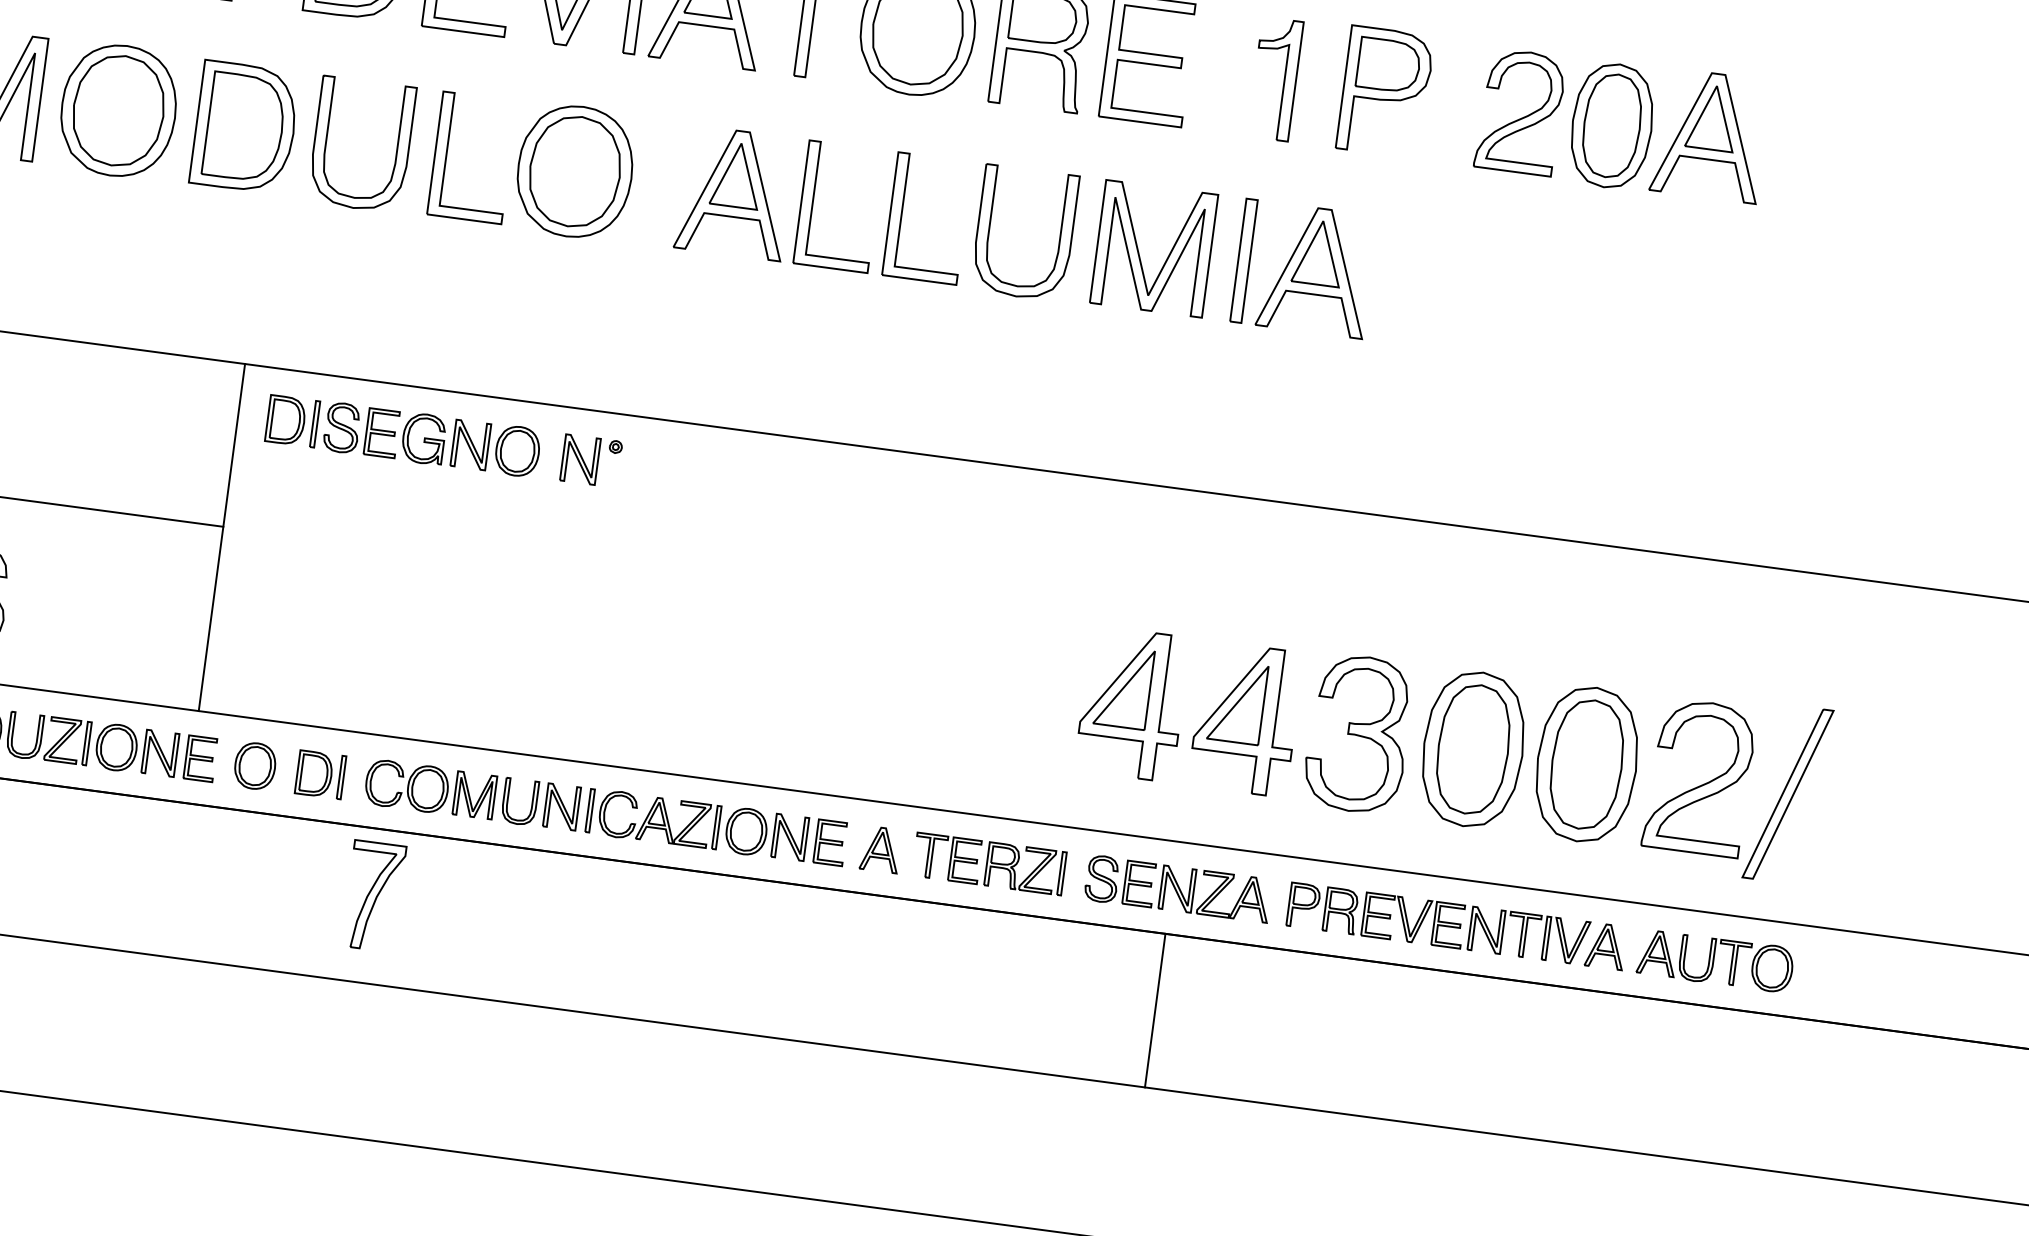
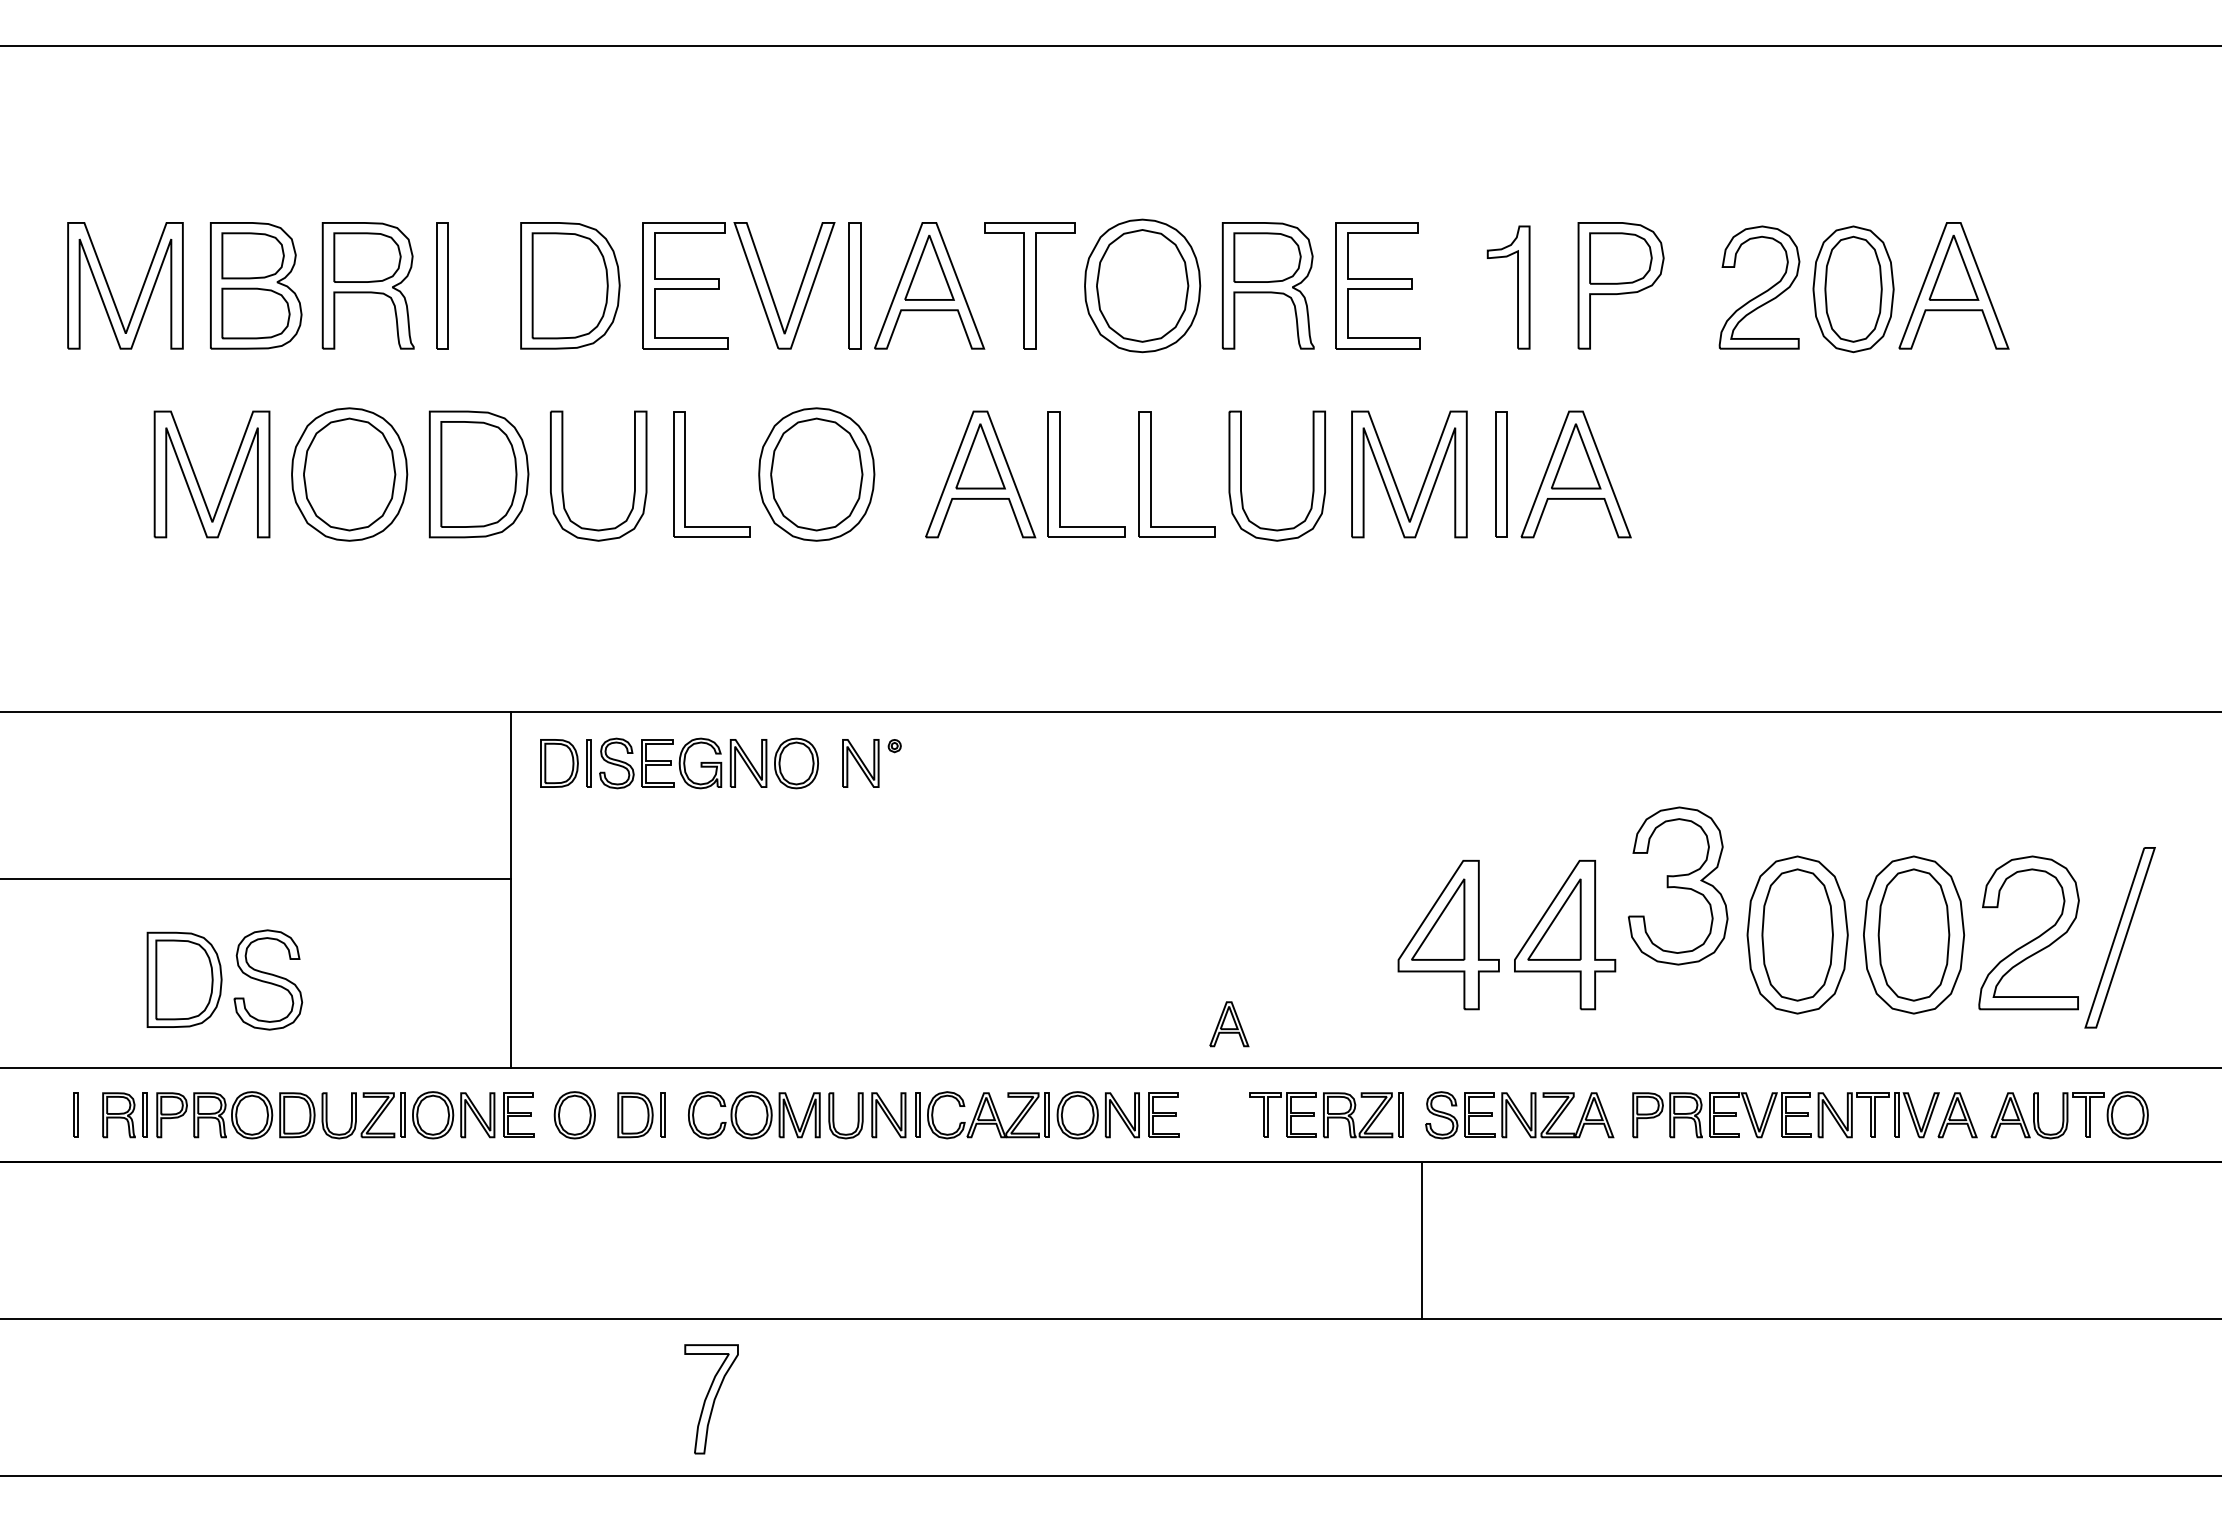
part: (1358, 733) -> (1678, 885), moved
part: (881, 849) -> (1229, 1024), moved
part: (373, 896) -> (711, 1399), moved
line: (1154, 1010) -> (1421, 1240), moved

